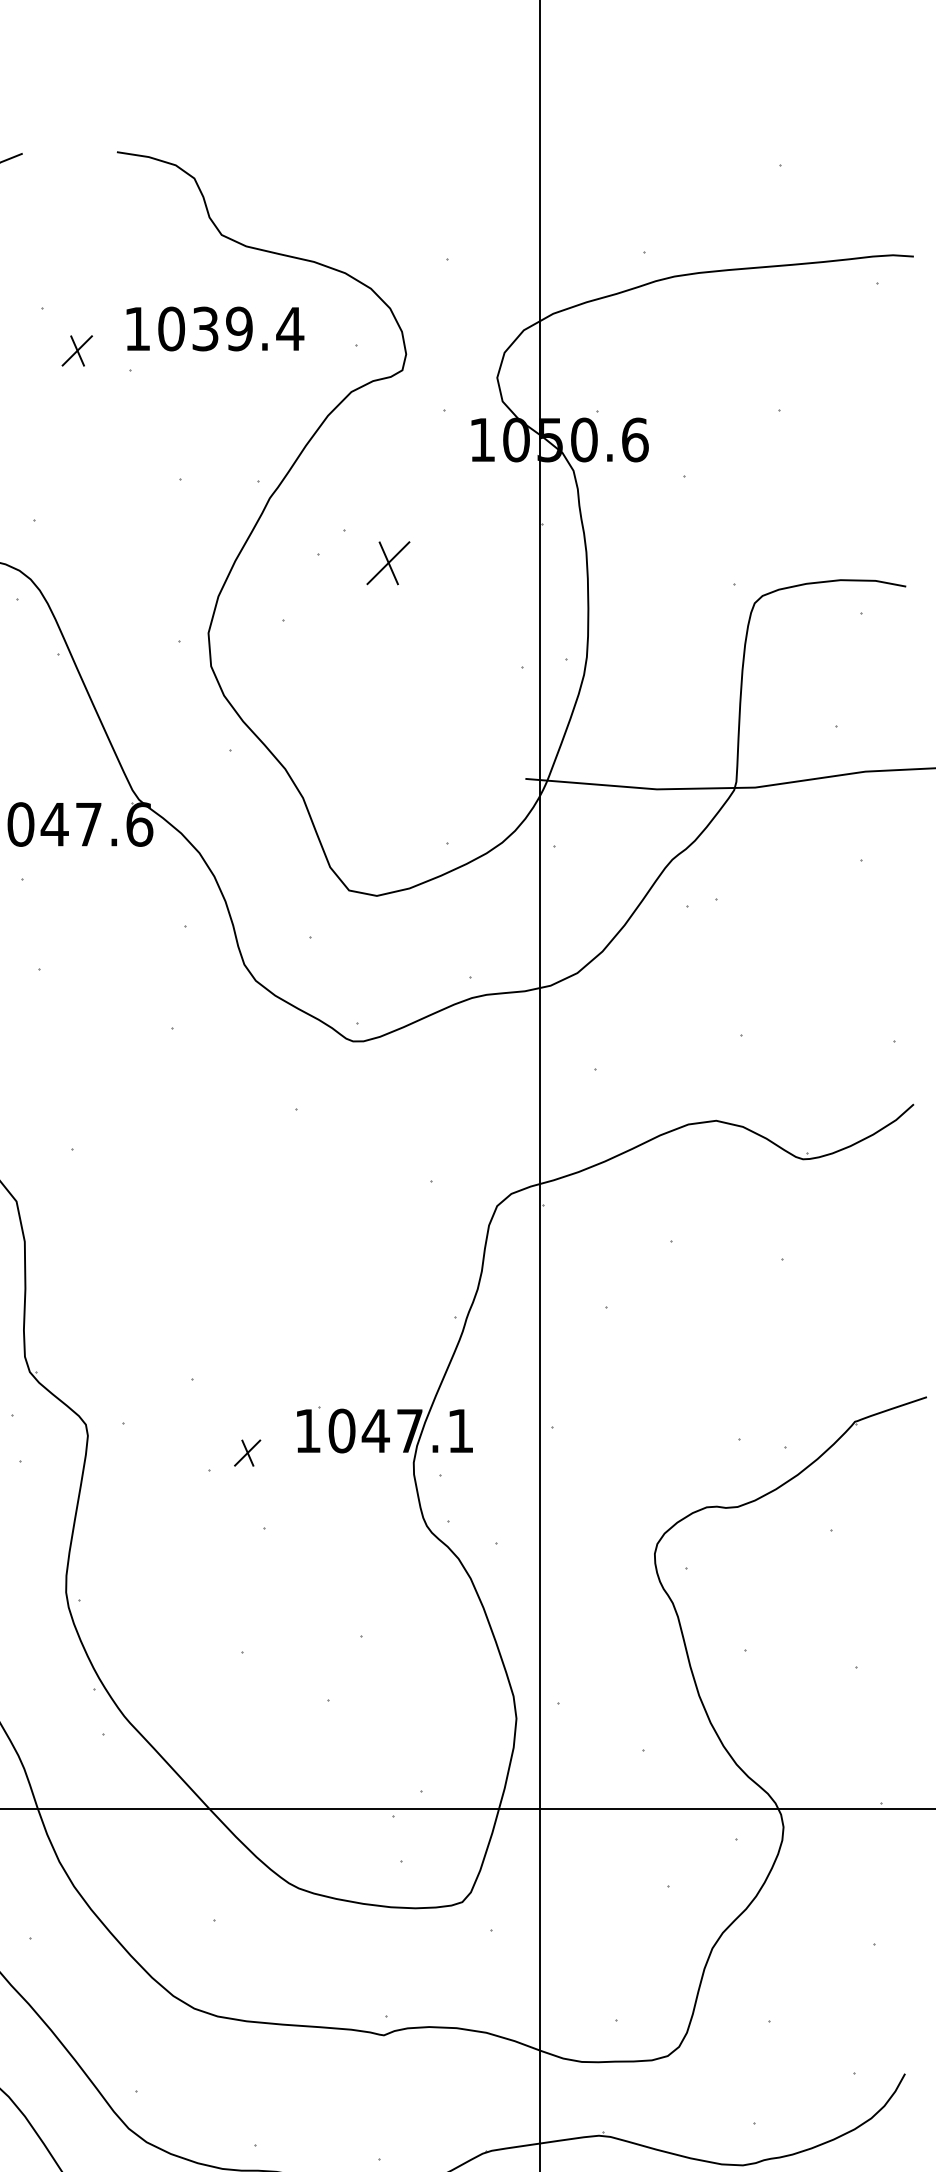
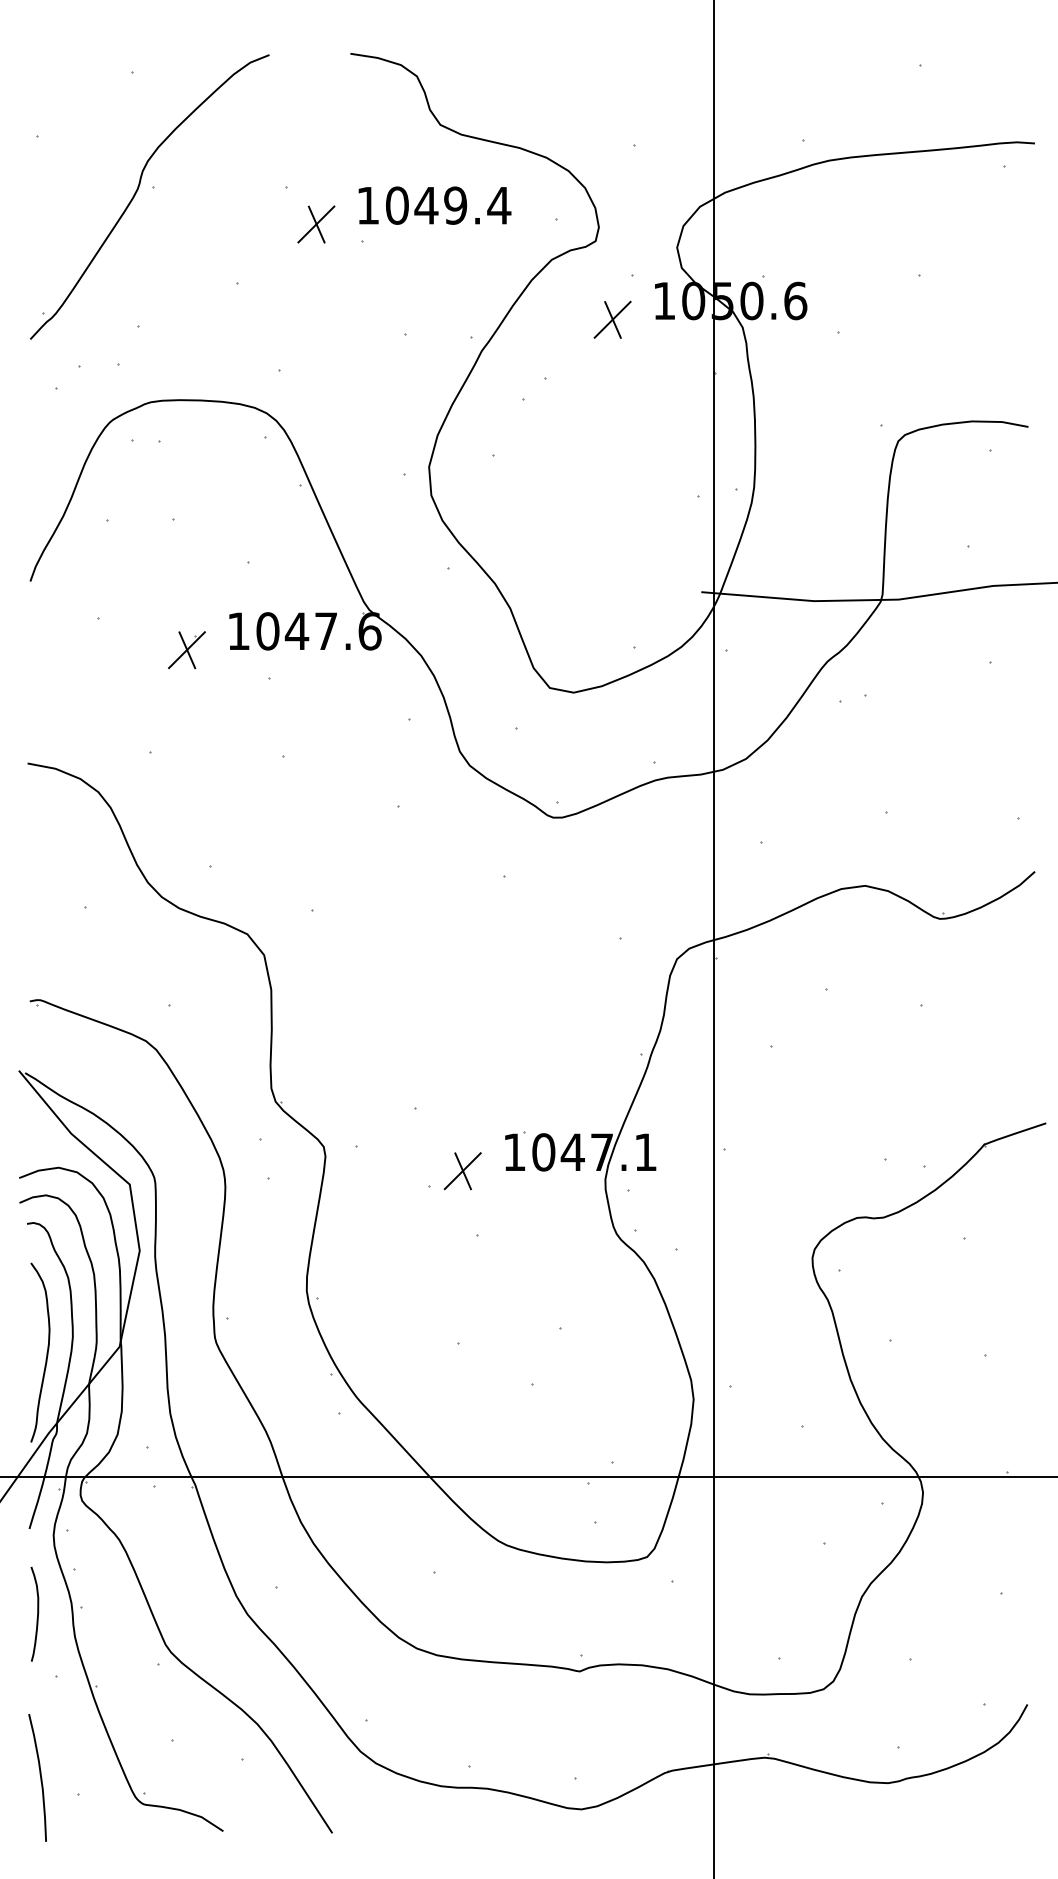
text: (205, 328) -> (426, 205), 1039.4 -> 1049.4
part: (77, 350) -> (316, 224), size x1.43
part: (388, 562) -> (612, 319), moved
part: (247, 1453) -> (462, 1171), size x1.67

